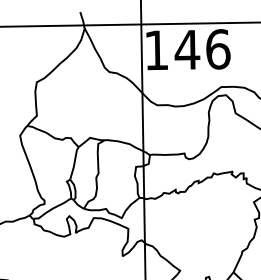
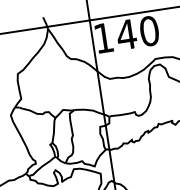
text: (218, 49) -> (149, 31), 146 -> 140

